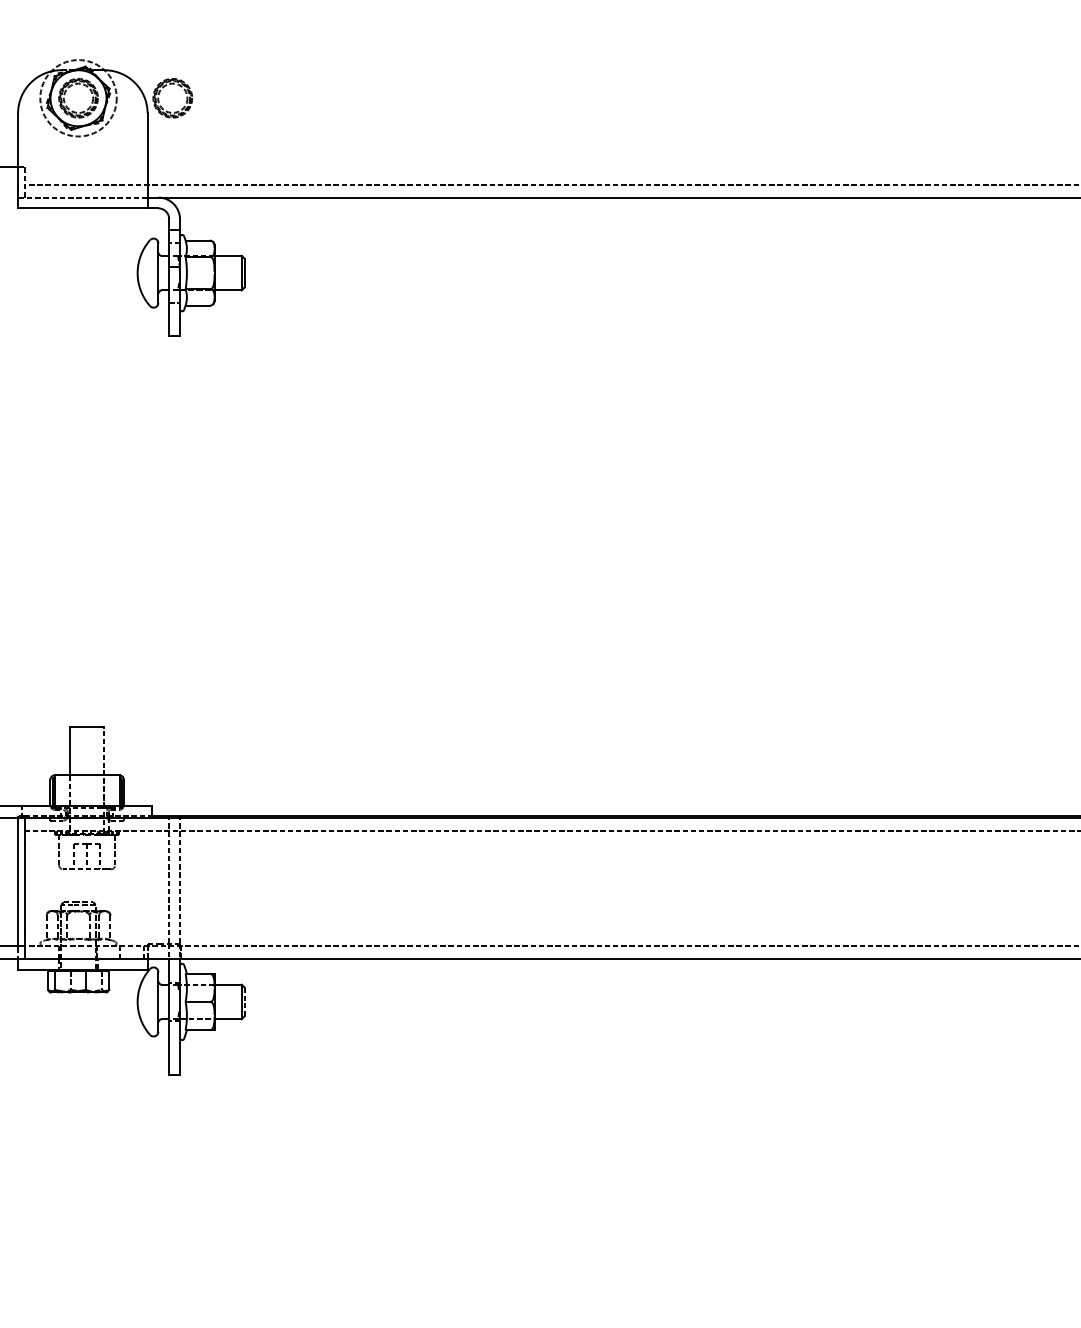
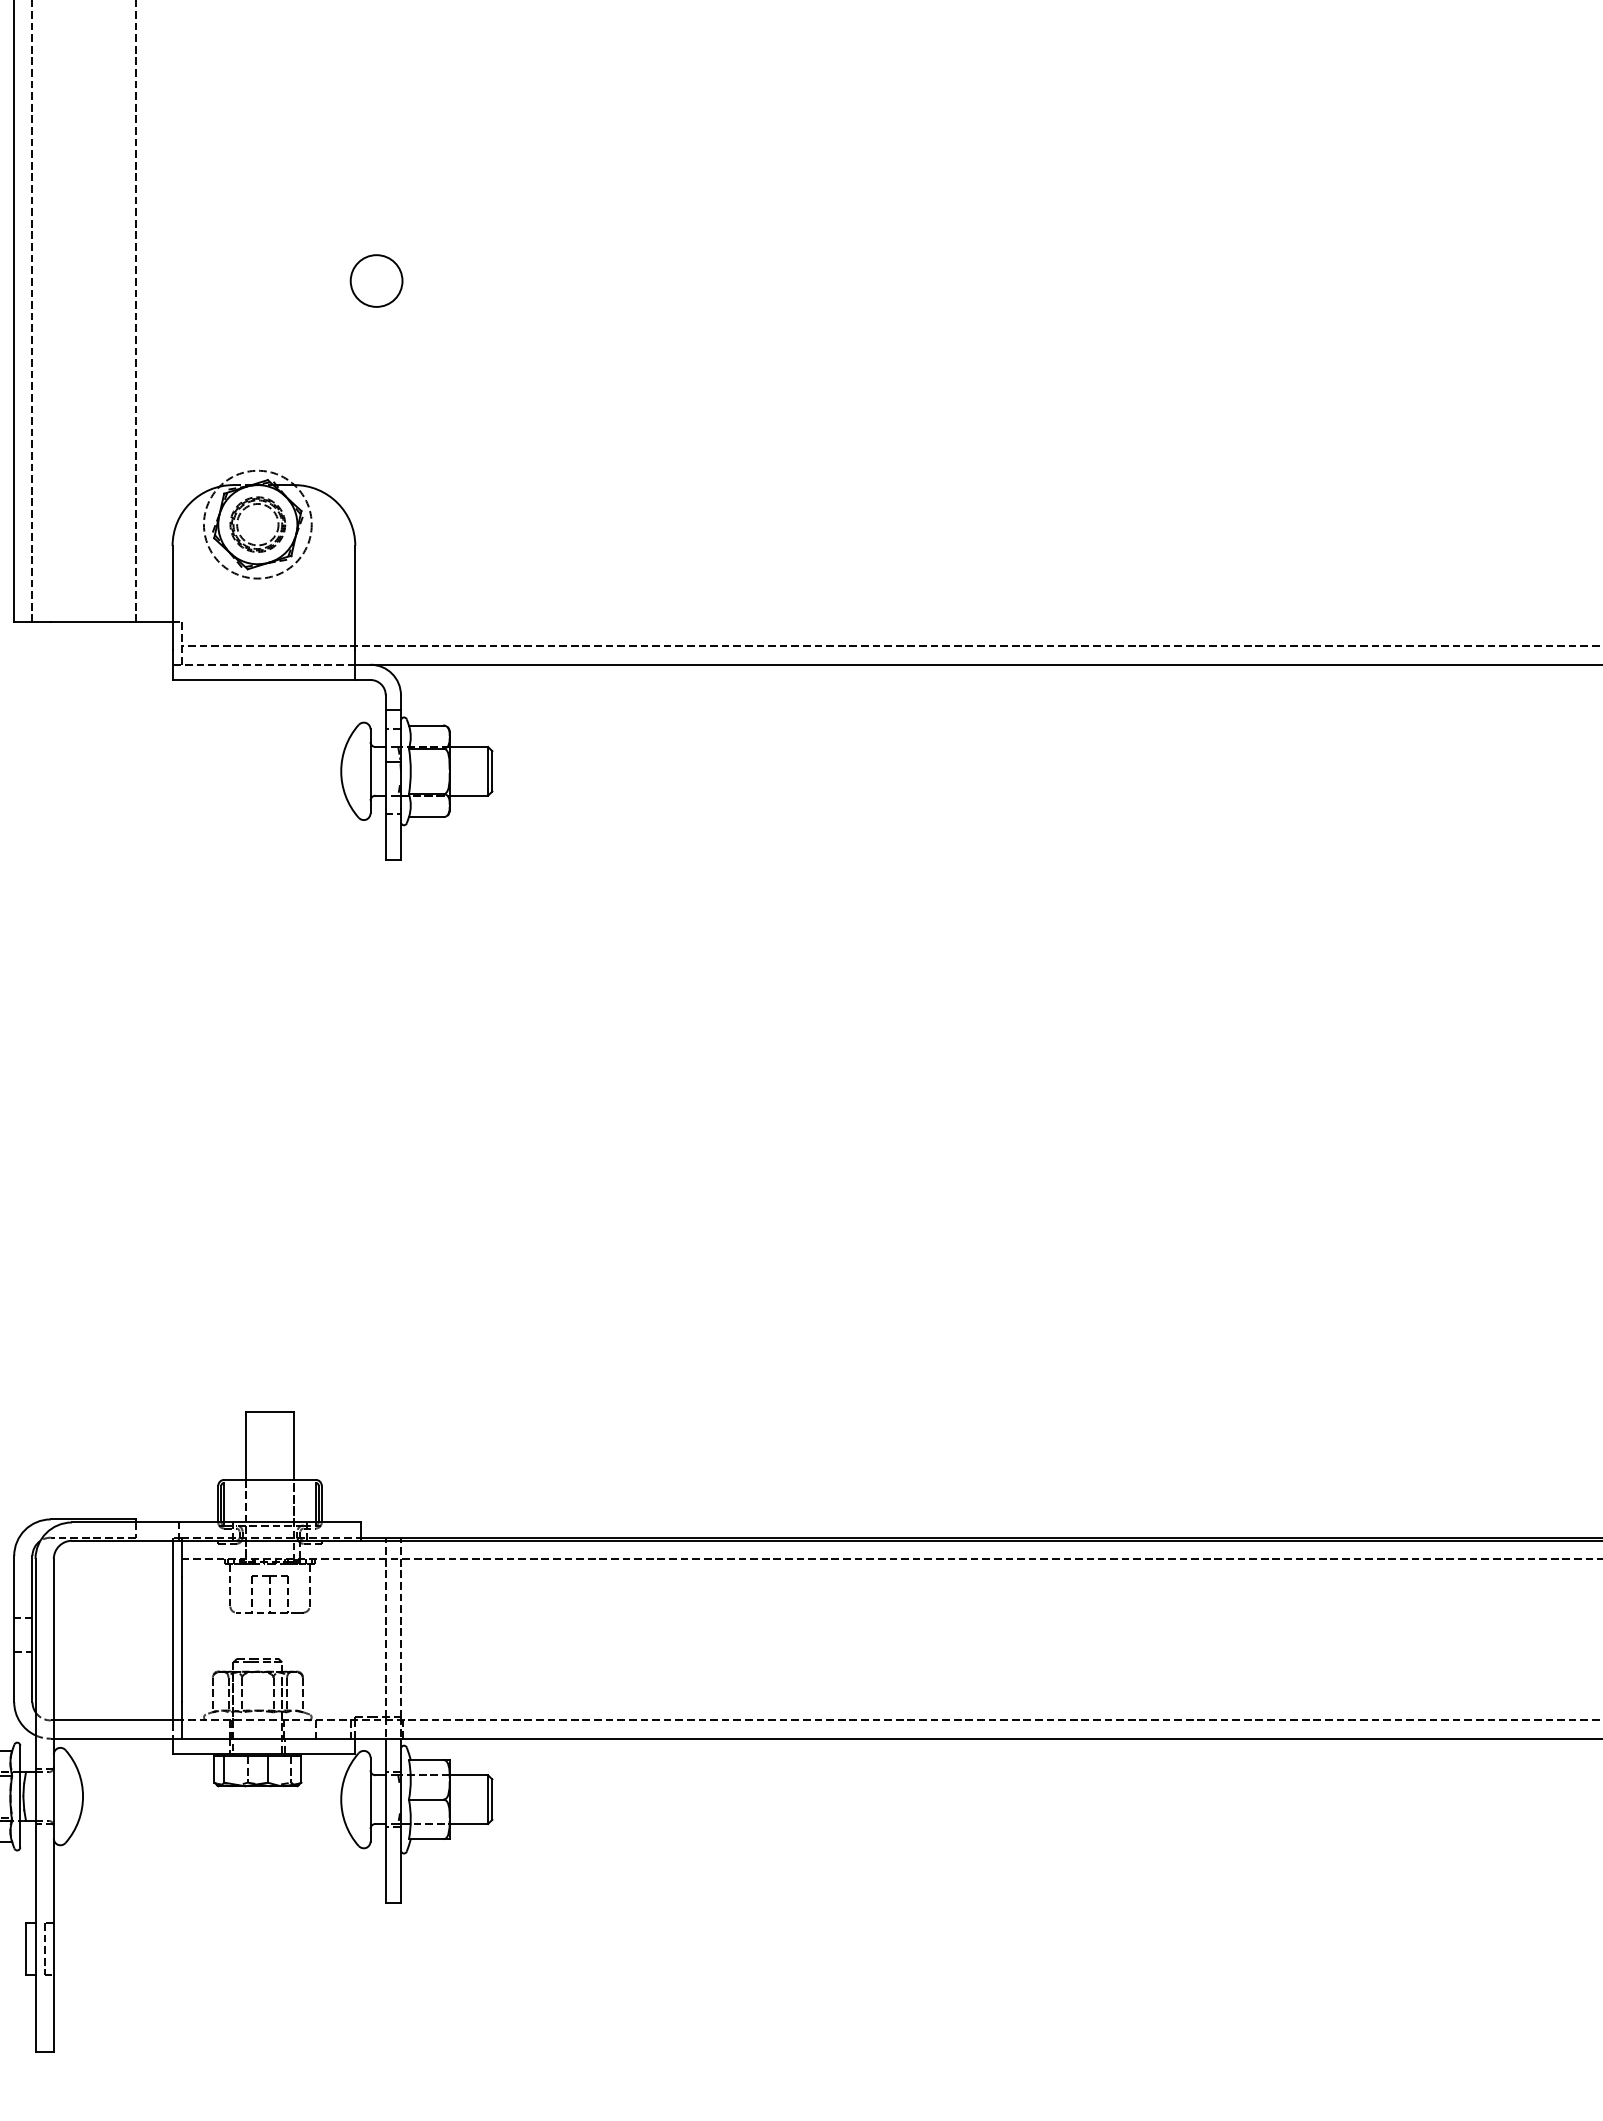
part: (159, 93) -> (372, 518), removed
line: (104, 750) -> (294, 1445), dashed -> solid
line: (244, 1001) -> (492, 1799), dashed -> solid

